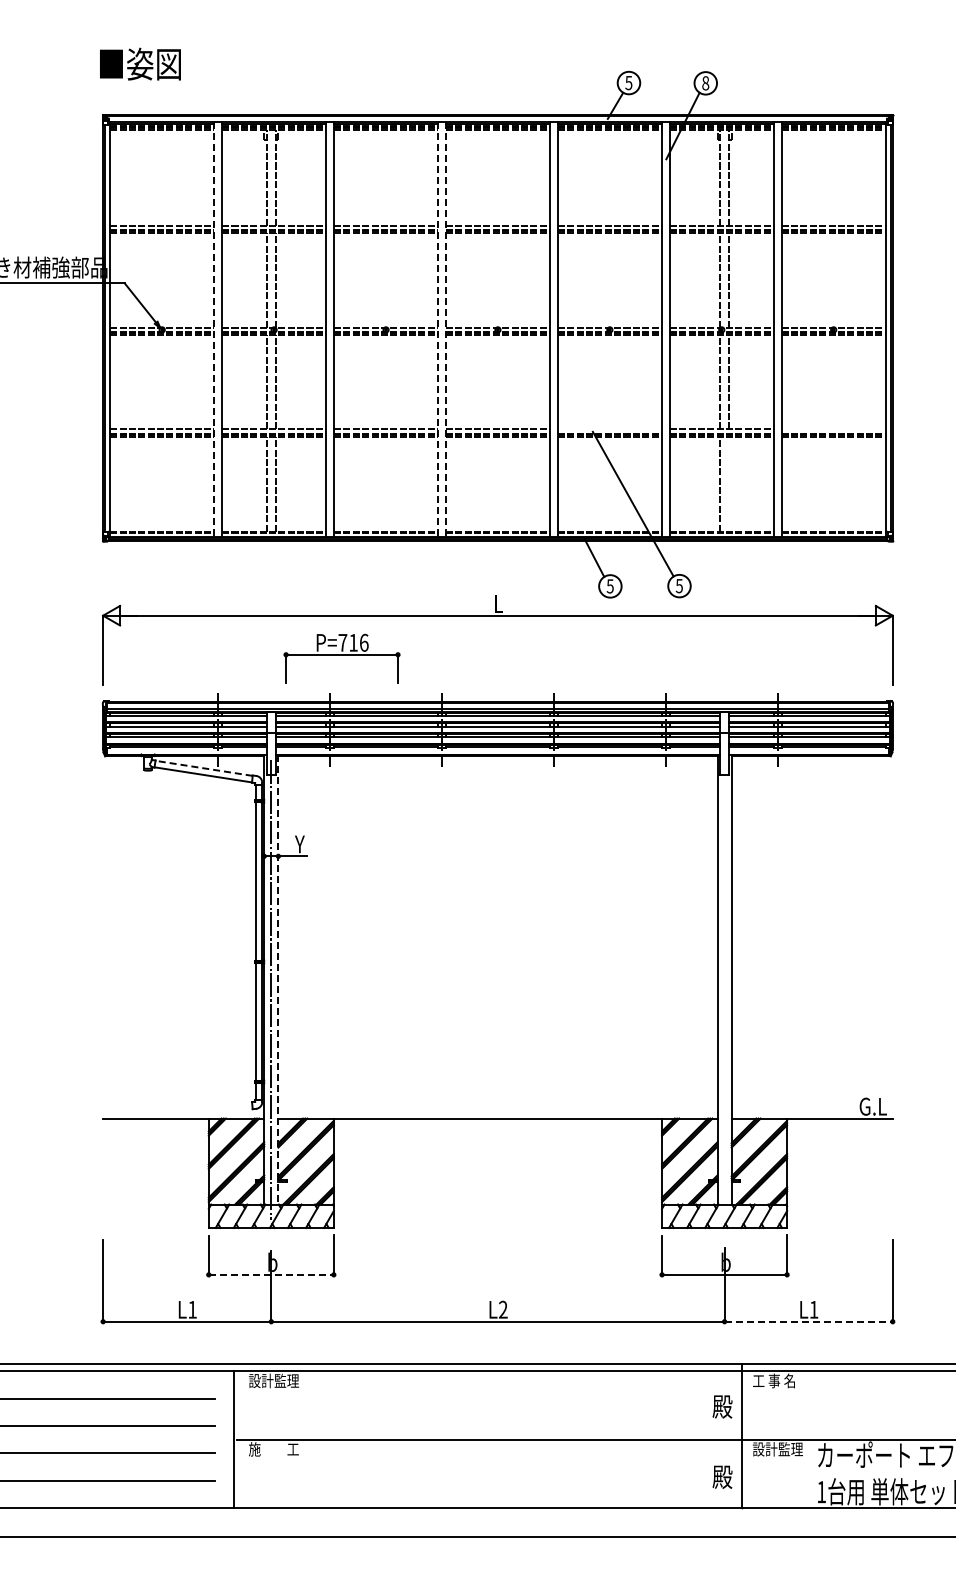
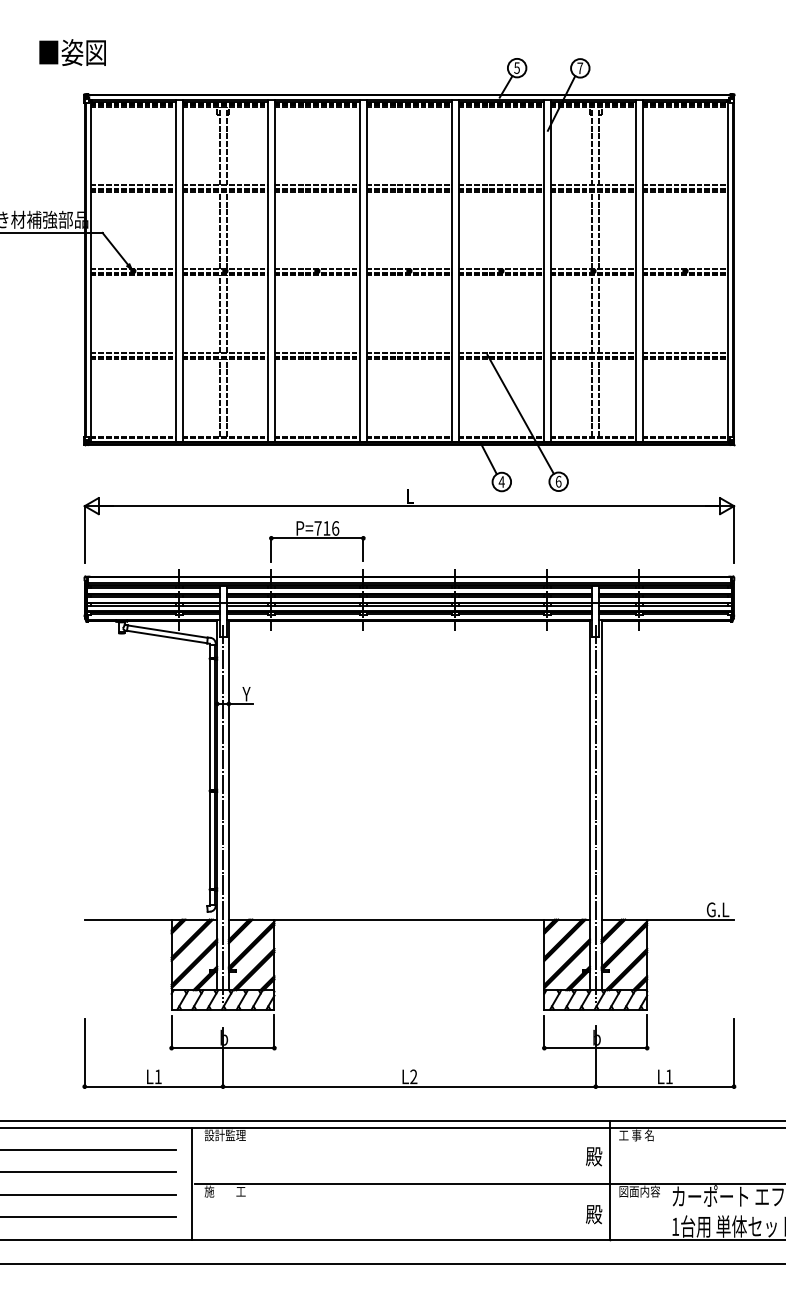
text: (140, 63) -> (72, 52), moved
text: (705, 83) -> (580, 68), 8 -> 7
line: (214, 329) -> (176, 270), dashed -> solid
line: (438, 329) -> (360, 270), dashed -> solid
line: (445, 329) -> (366, 270), dashed -> solid
line: (609, 429) -> (501, 353), added
line: (833, 429) -> (685, 353), added
line: (728, 484) -> (598, 398), added
text: (679, 585) -> (558, 481), 5 -> 6
text: (610, 586) -> (501, 482), 5 -> 4
part: (341, 658) -> (316, 541), moved
line: (203, 768) -> (167, 631), dashed -> solid
line: (278, 979) -> (228, 805), dashed -> solid
line: (724, 990) -> (595, 814), added
line: (271, 1274) -> (223, 1047), dashed -> solid
line: (809, 1321) -> (665, 1086), dashed -> solid
text: (777, 1449) -> (639, 1191), 設計監理 -> 図面内容

